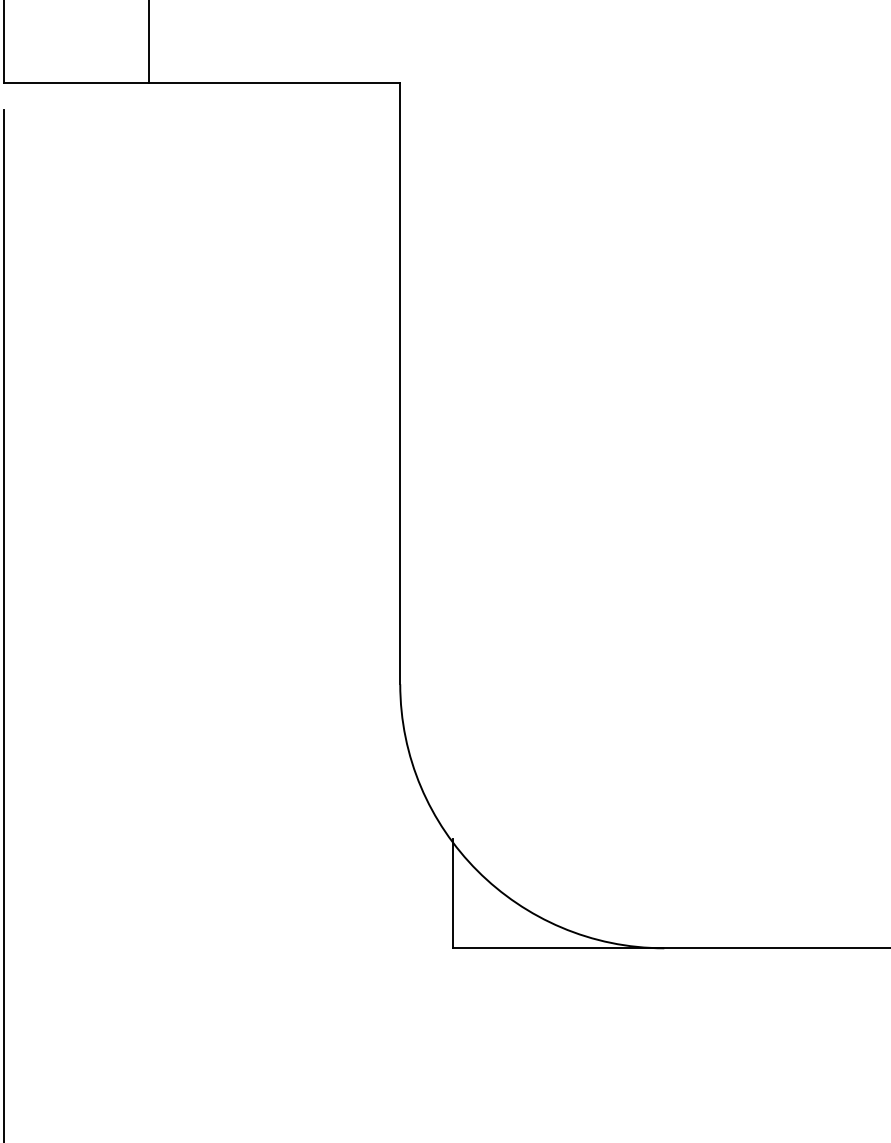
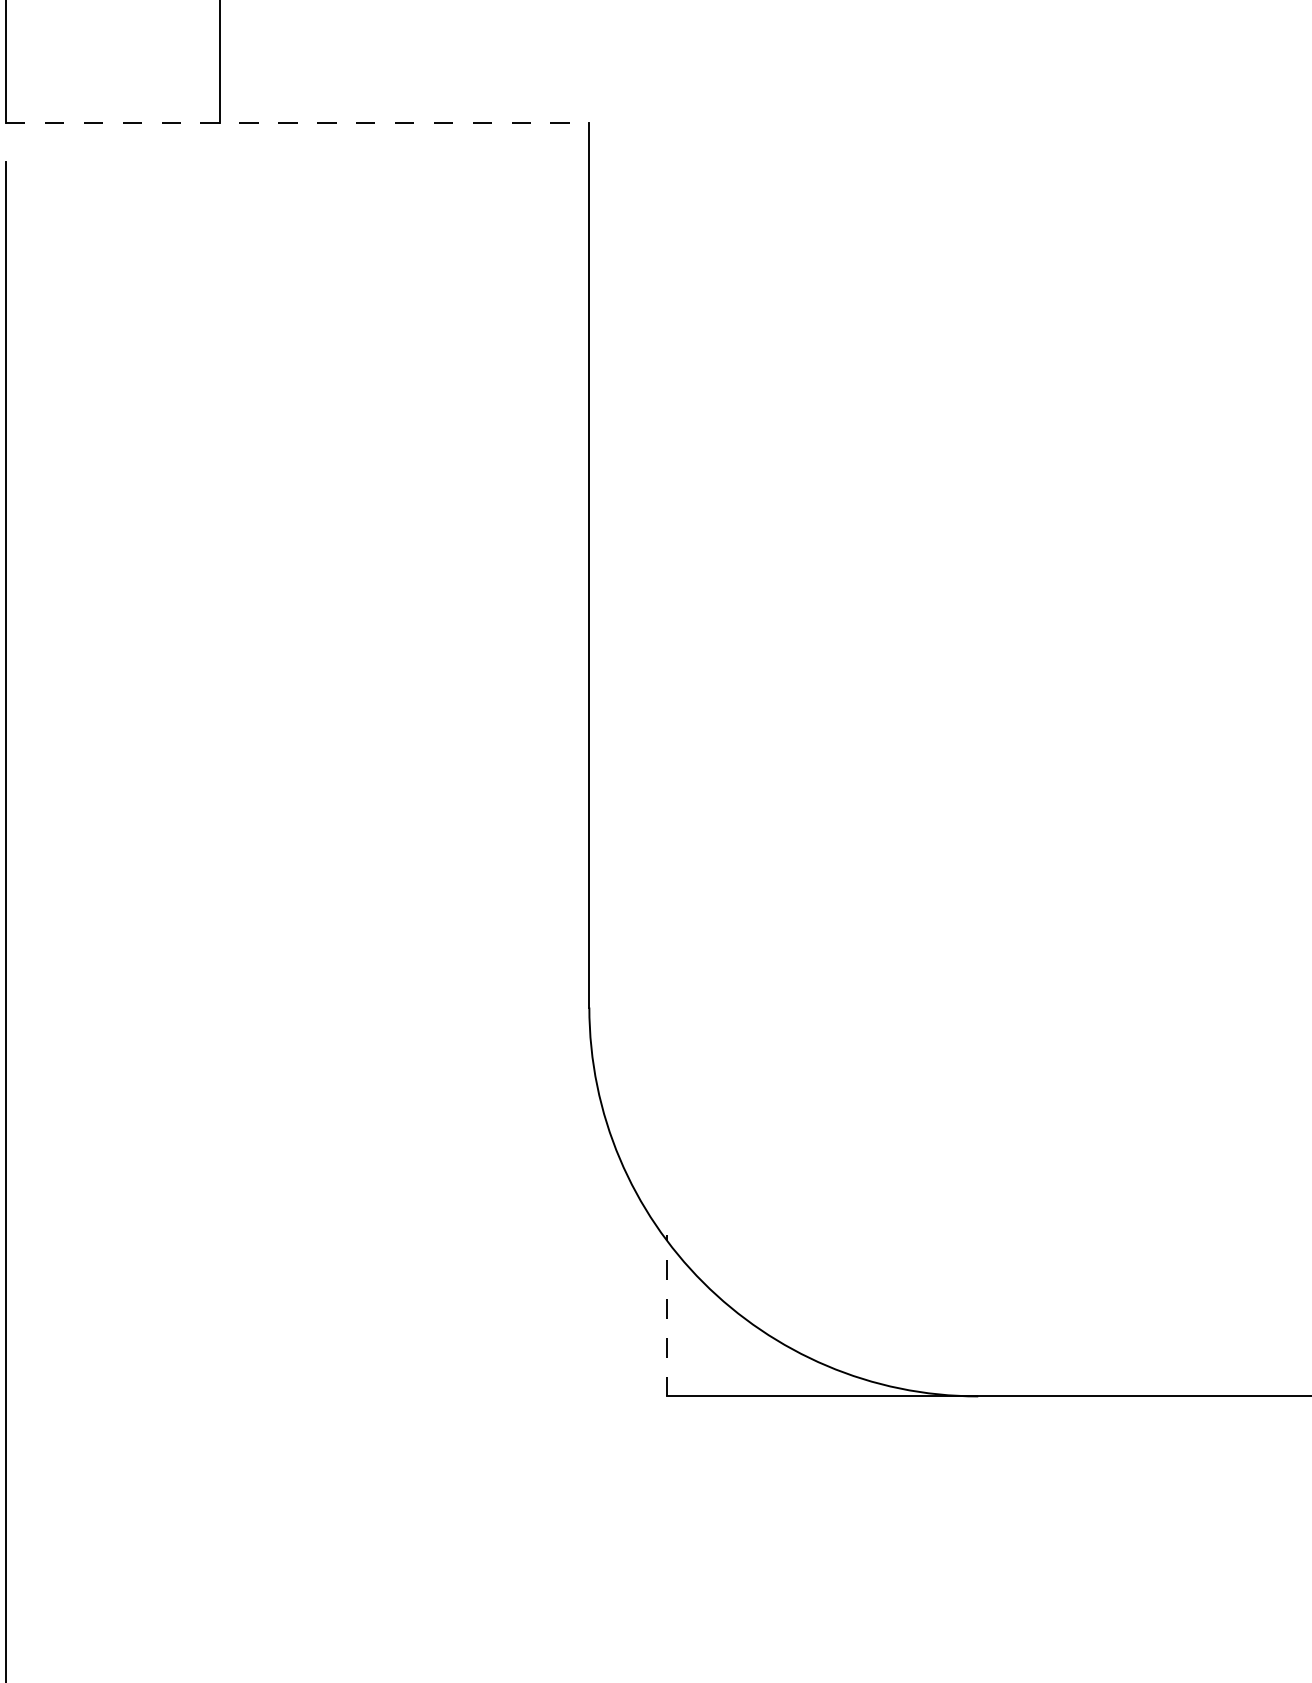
line: (202, 83) -> (298, 122), solid -> dashed
line: (453, 893) -> (667, 1315), solid -> dashed

